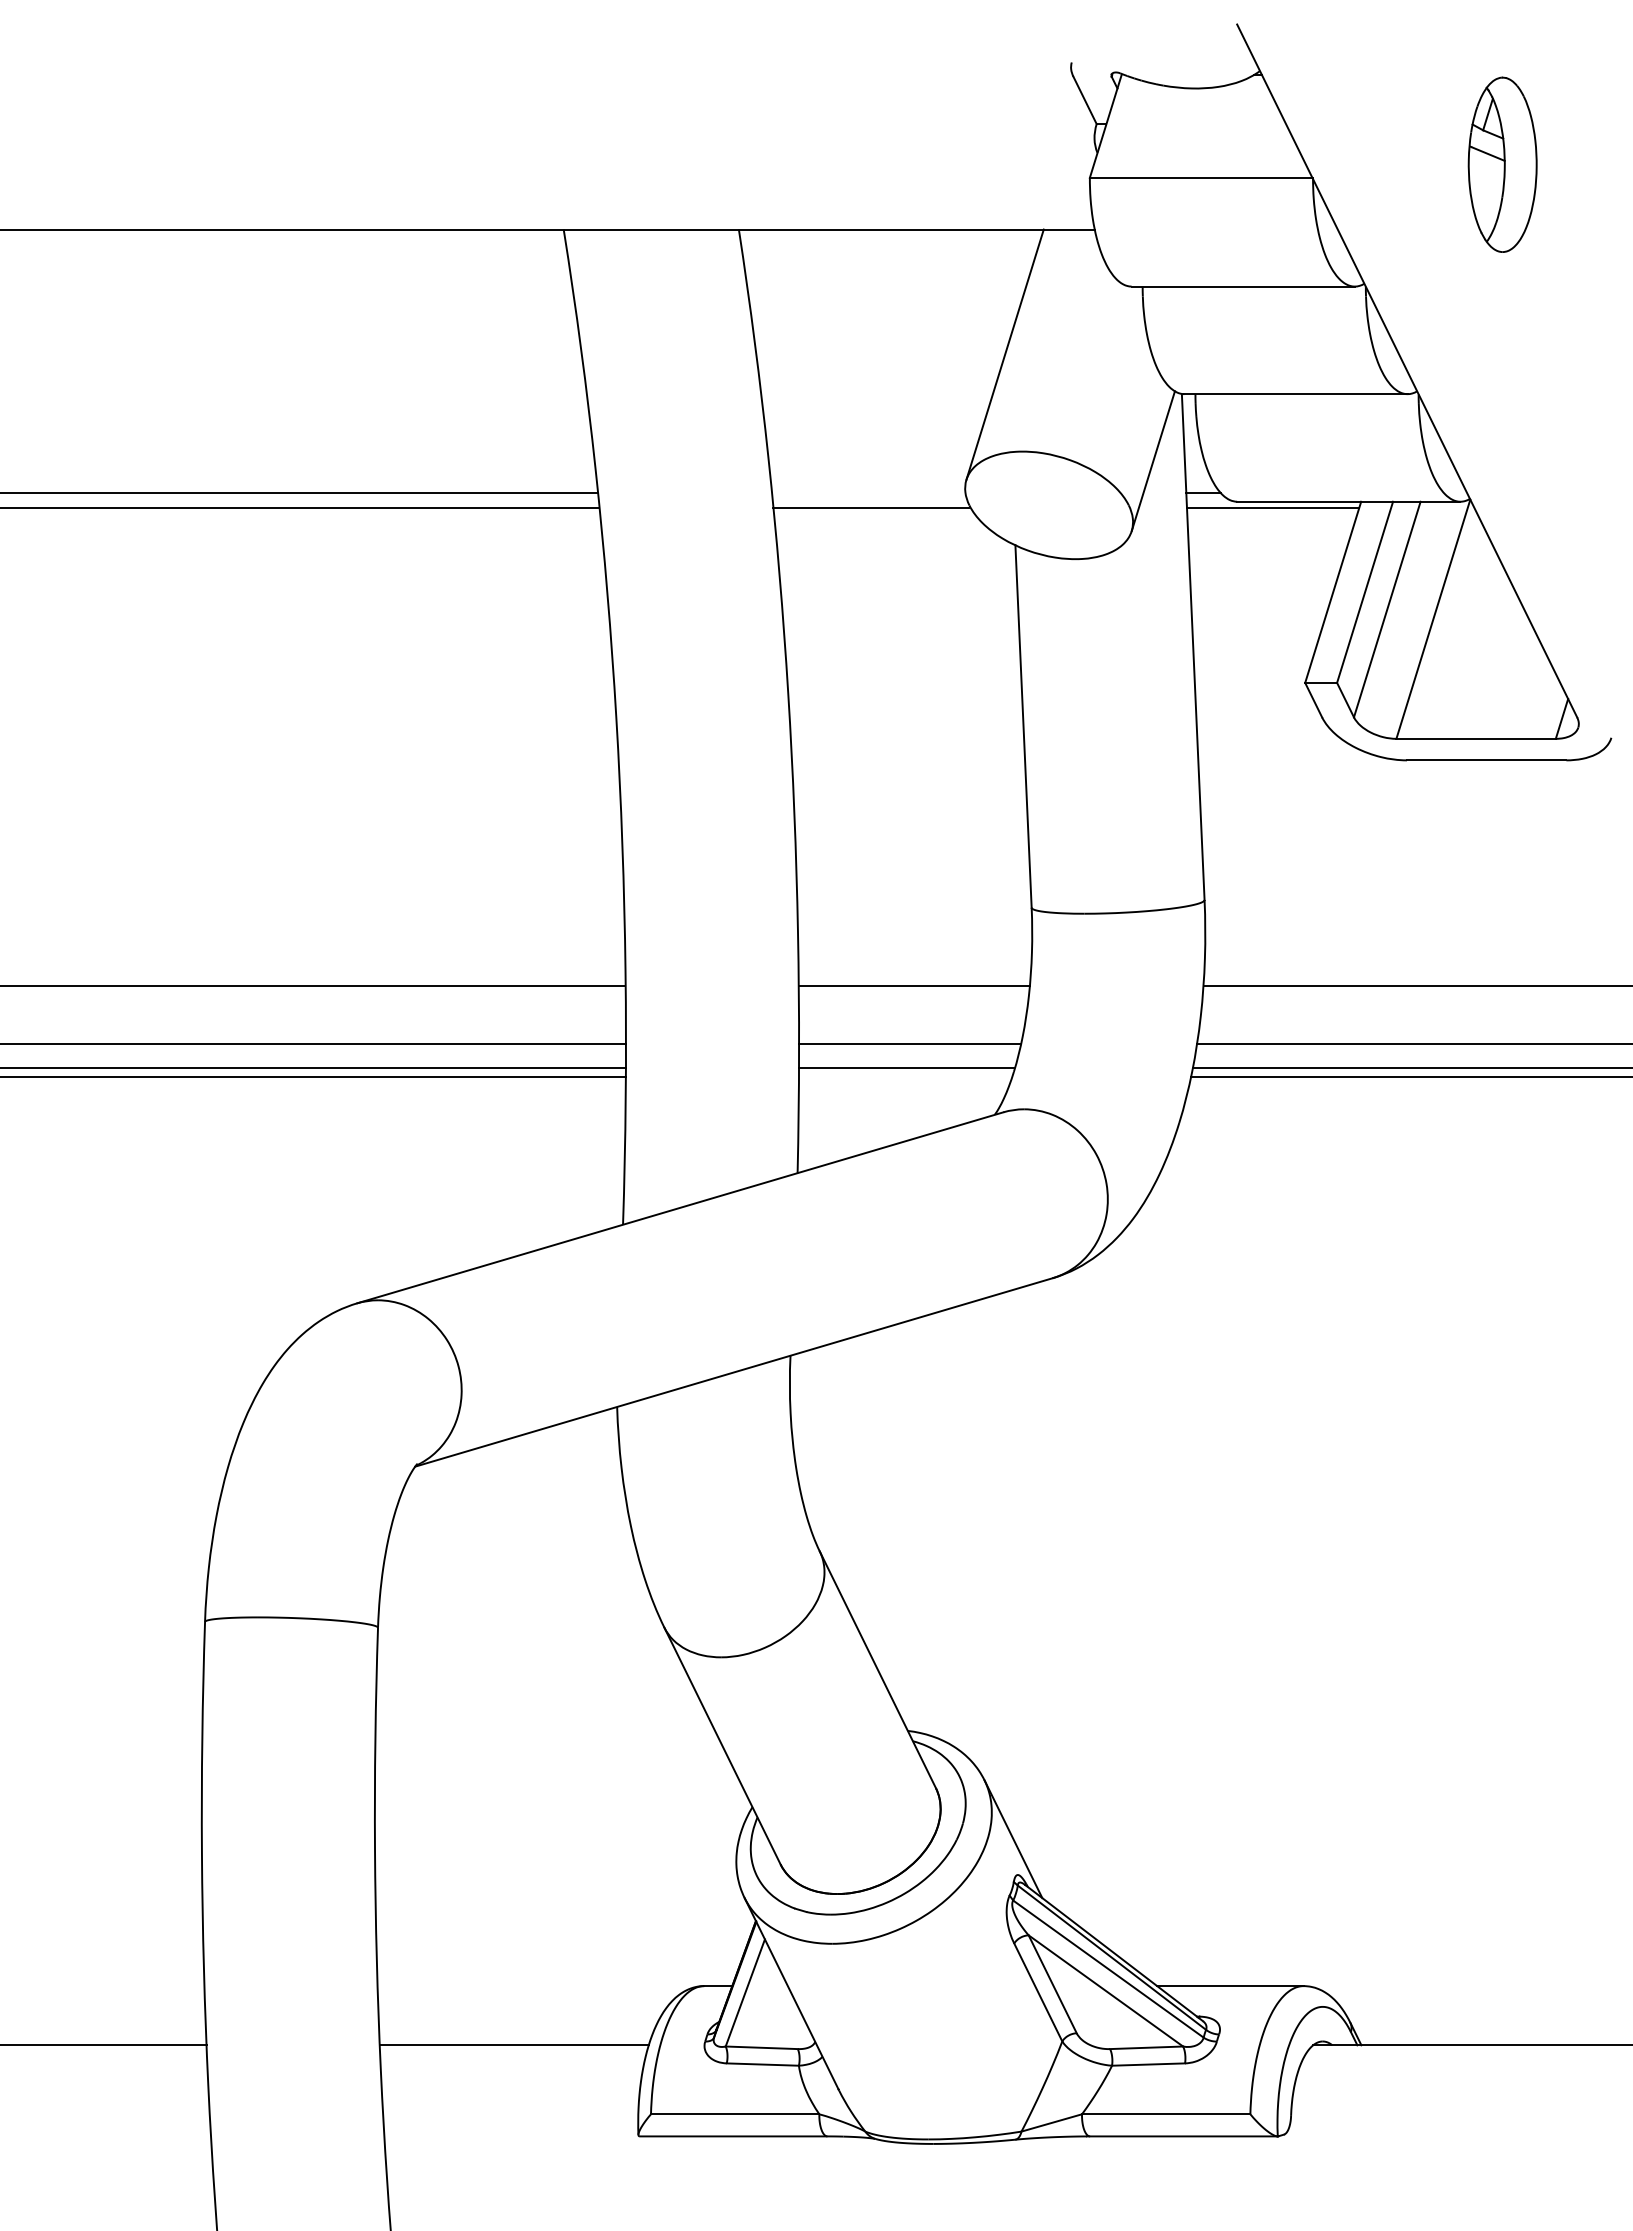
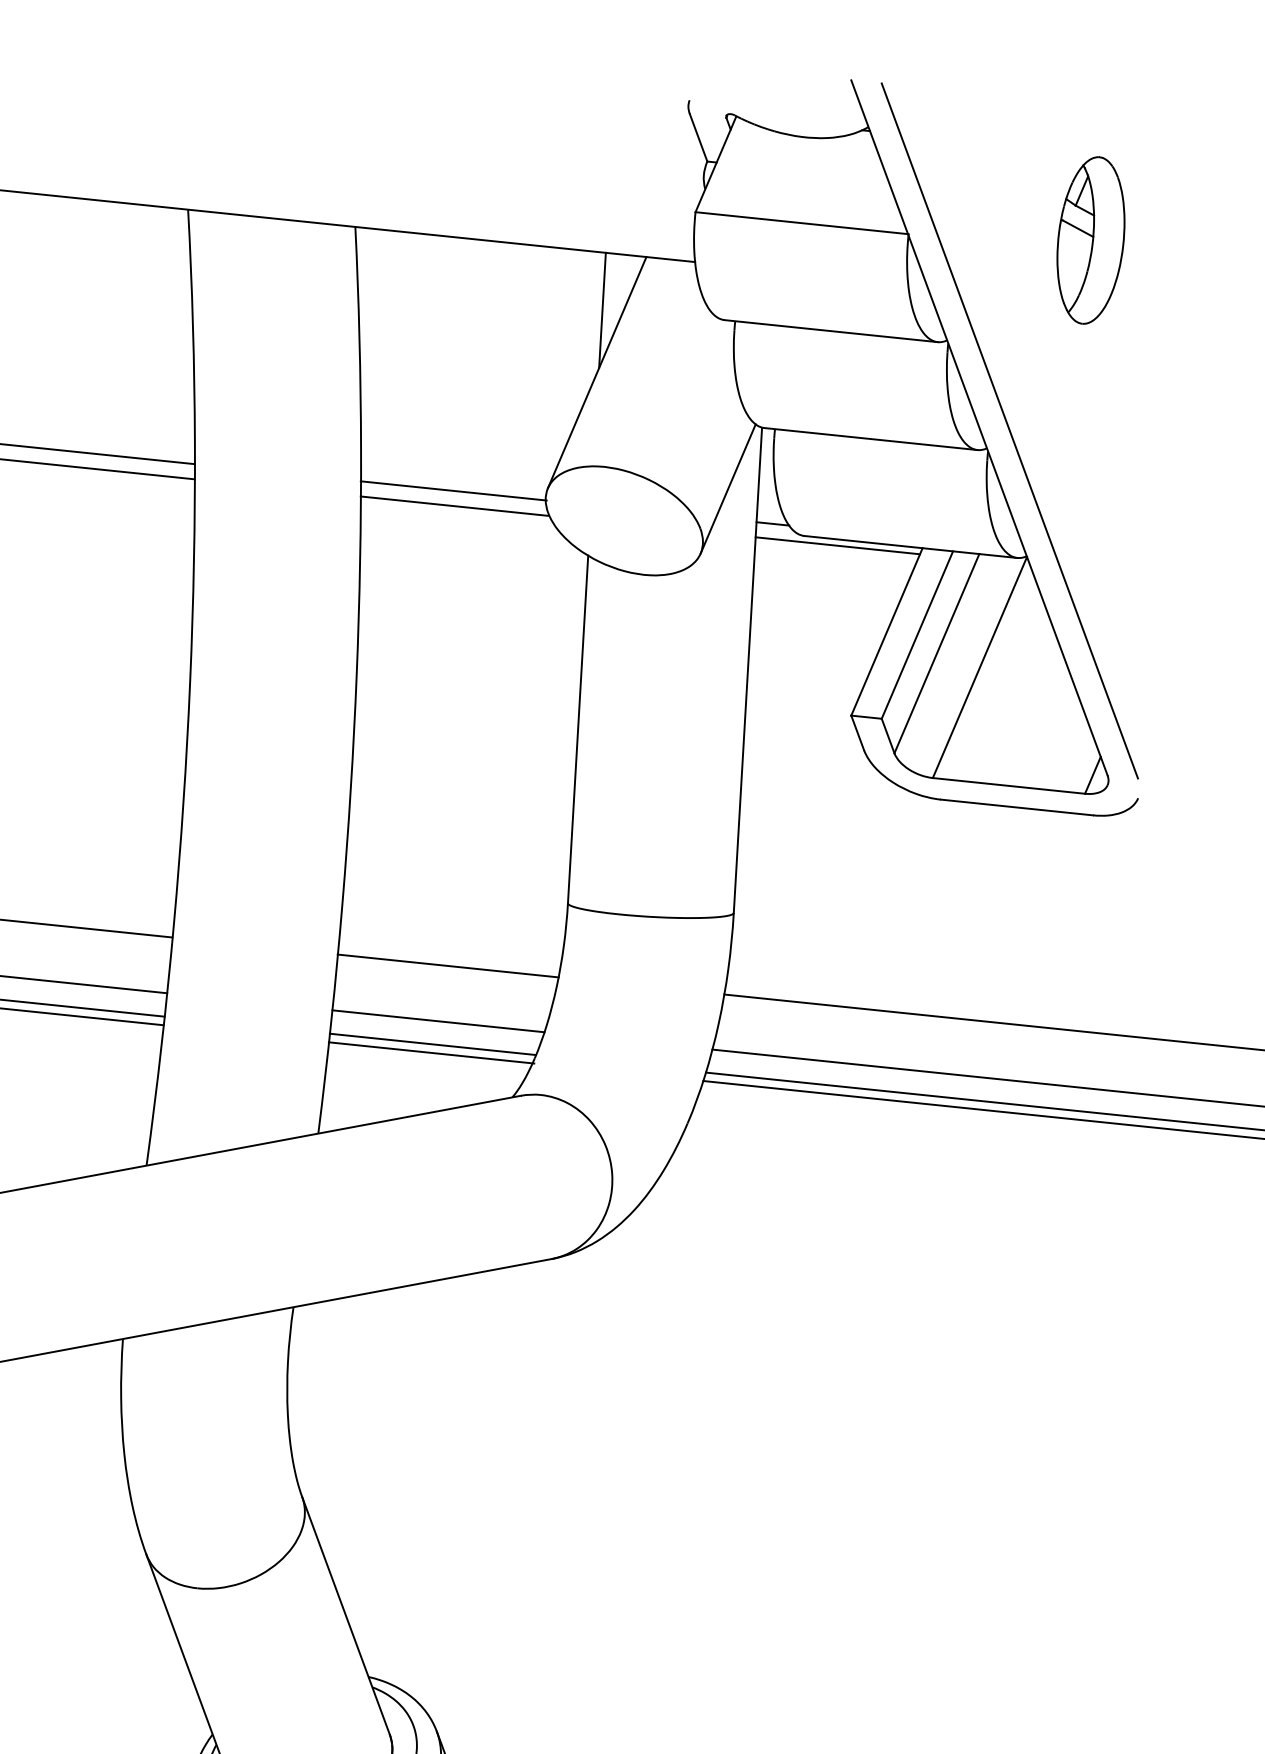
line: (1003, 289) -> (602, 310), added
line: (1439, 370) -> (1010, 430), added
line: (868, 492) -> (453, 490), added
line: (905, 1077) -> (430, 1052), added

